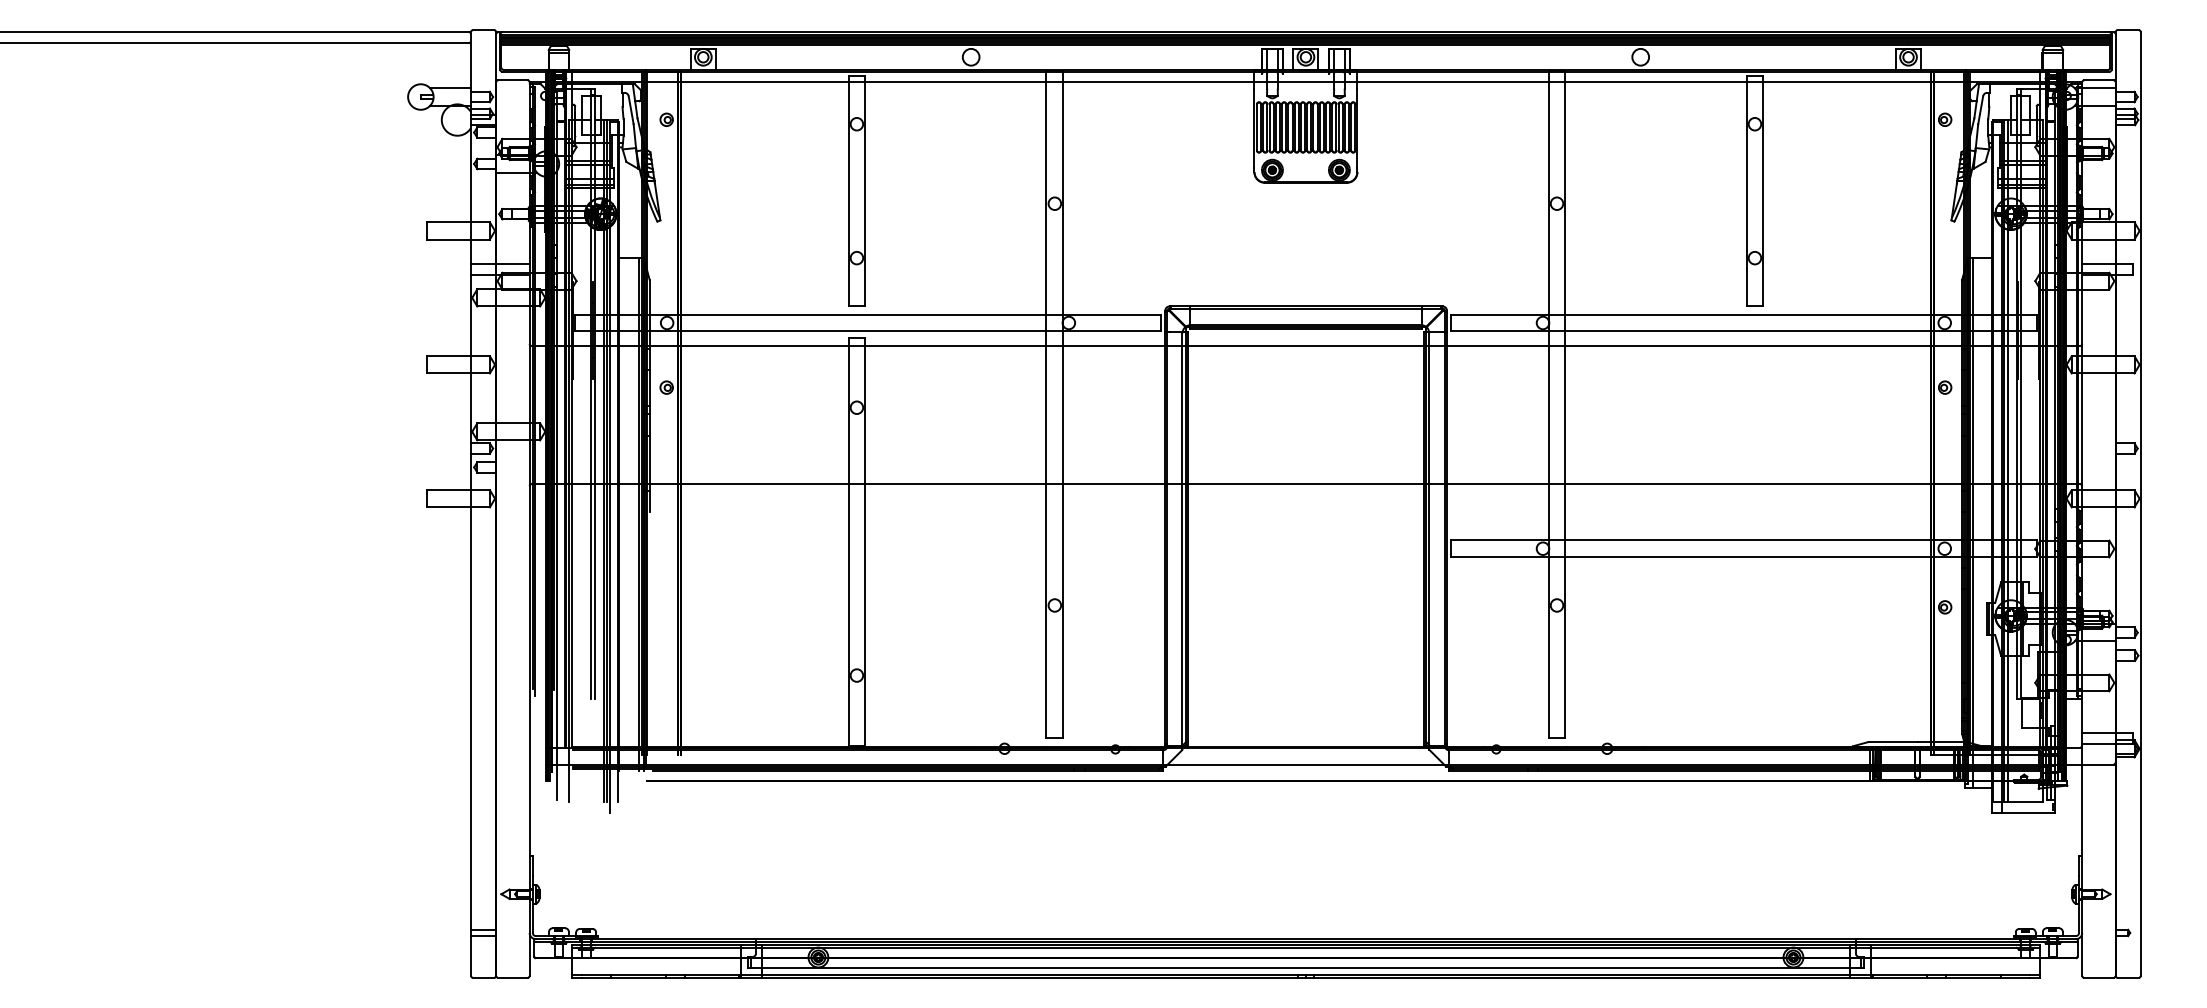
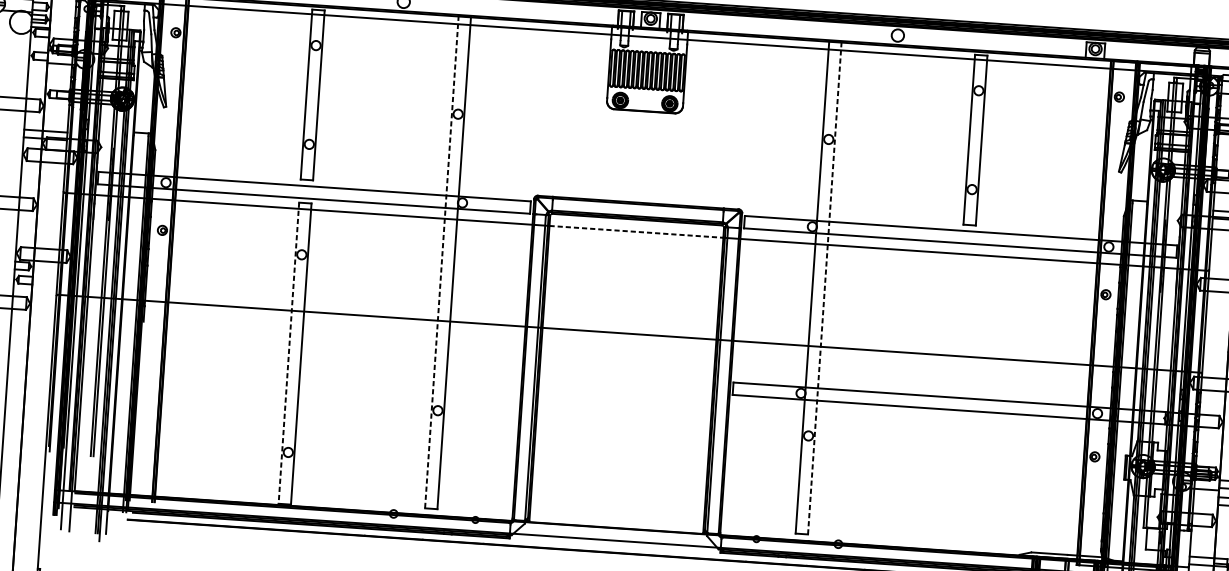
line: (1306, 346) -> (636, 232), solid -> dashed
line: (1046, 404) -> (441, 261), solid -> dashed
line: (1565, 404) -> (824, 288), solid -> dashed
line: (848, 542) -> (288, 353), solid -> dashed

